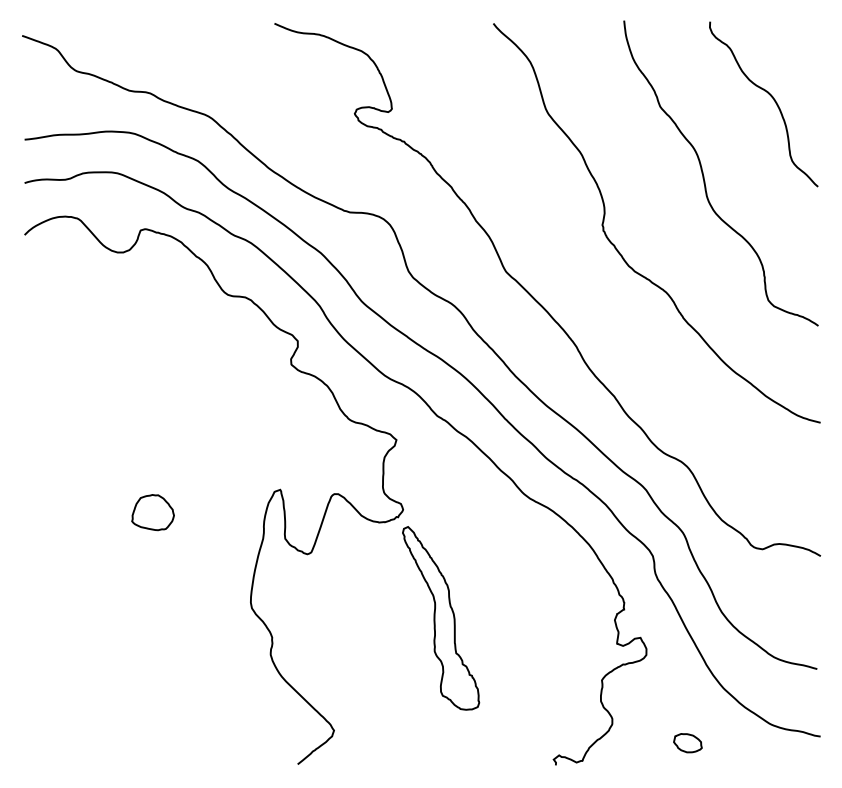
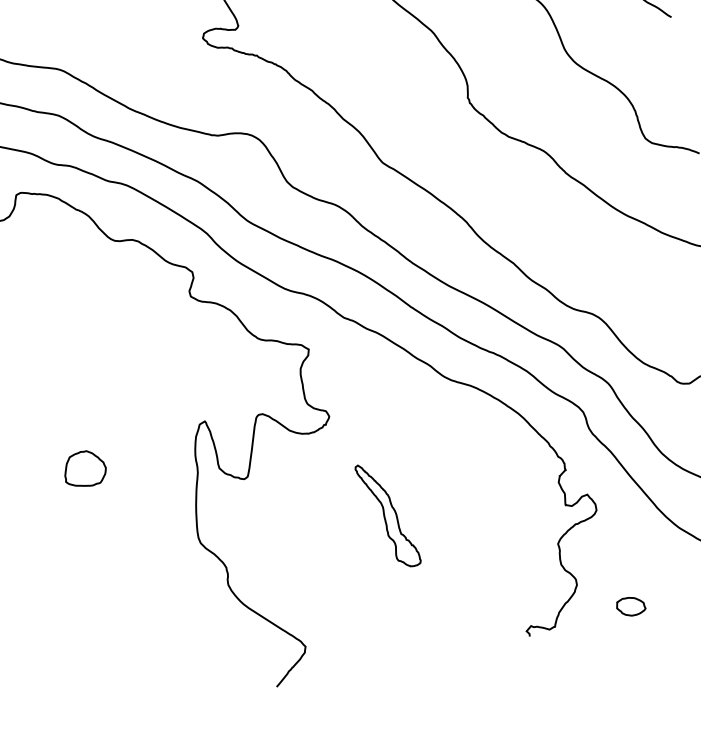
part: (441, 618) -> (388, 515), size x0.6
part: (687, 743) -> (630, 606), moved

